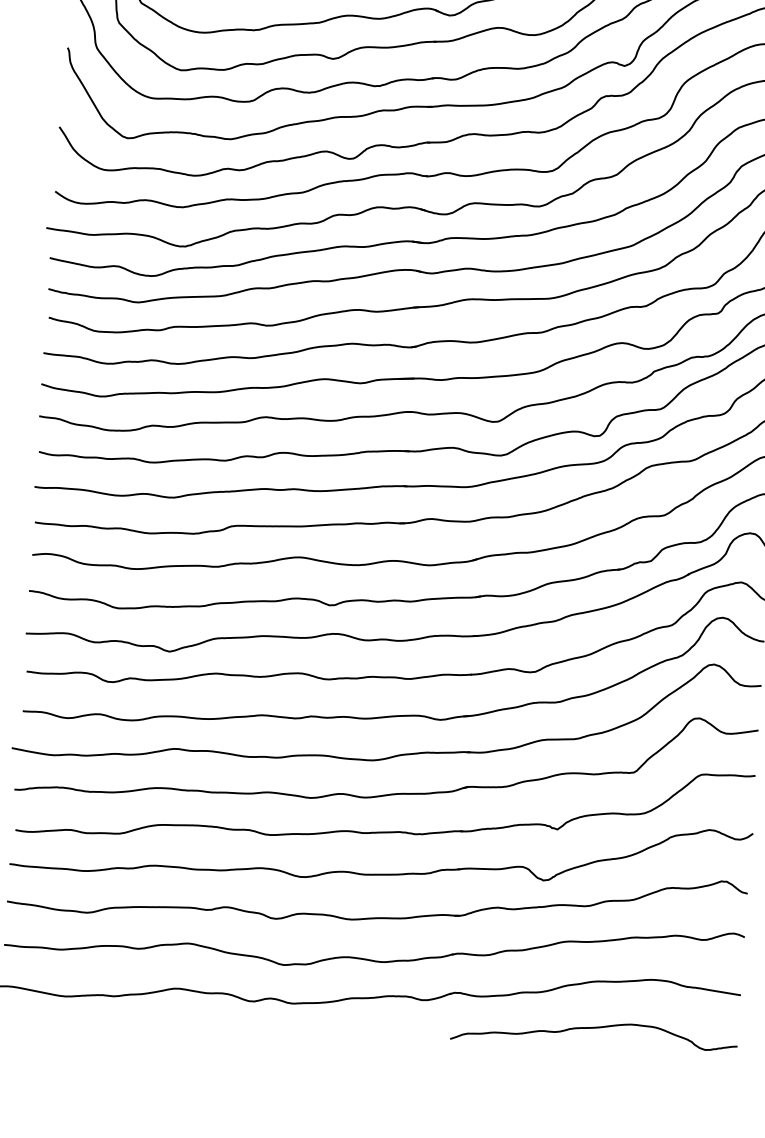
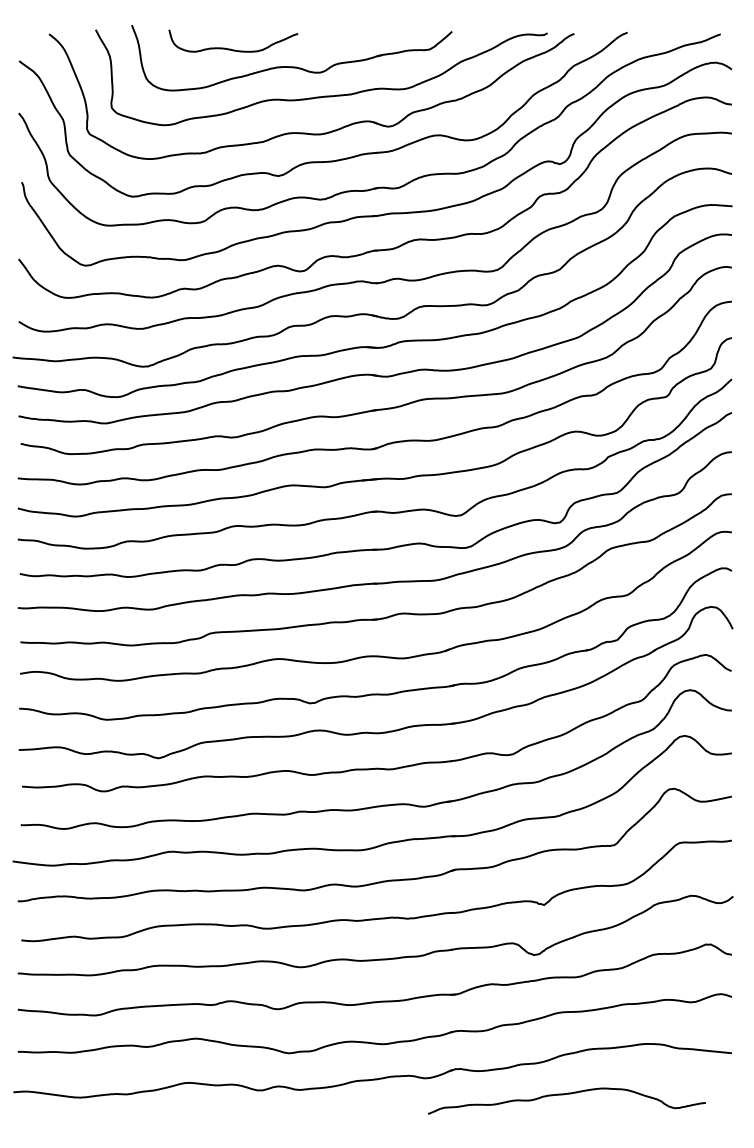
curve: (592, 1029) -> (564, 1095), moved

